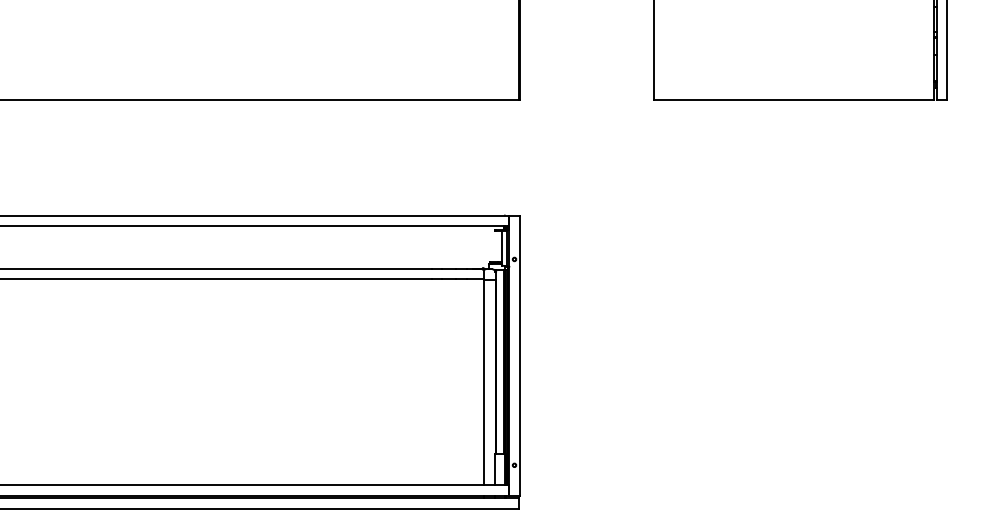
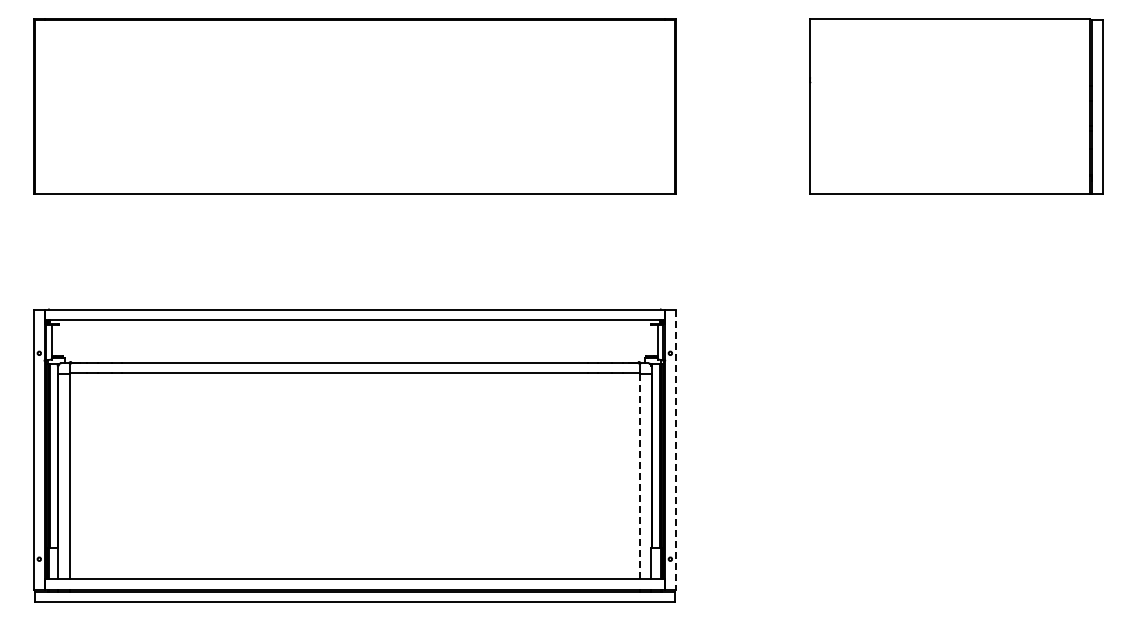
line: (519, 355) -> (675, 449), solid -> dashed
line: (484, 382) -> (640, 476), solid -> dashed

